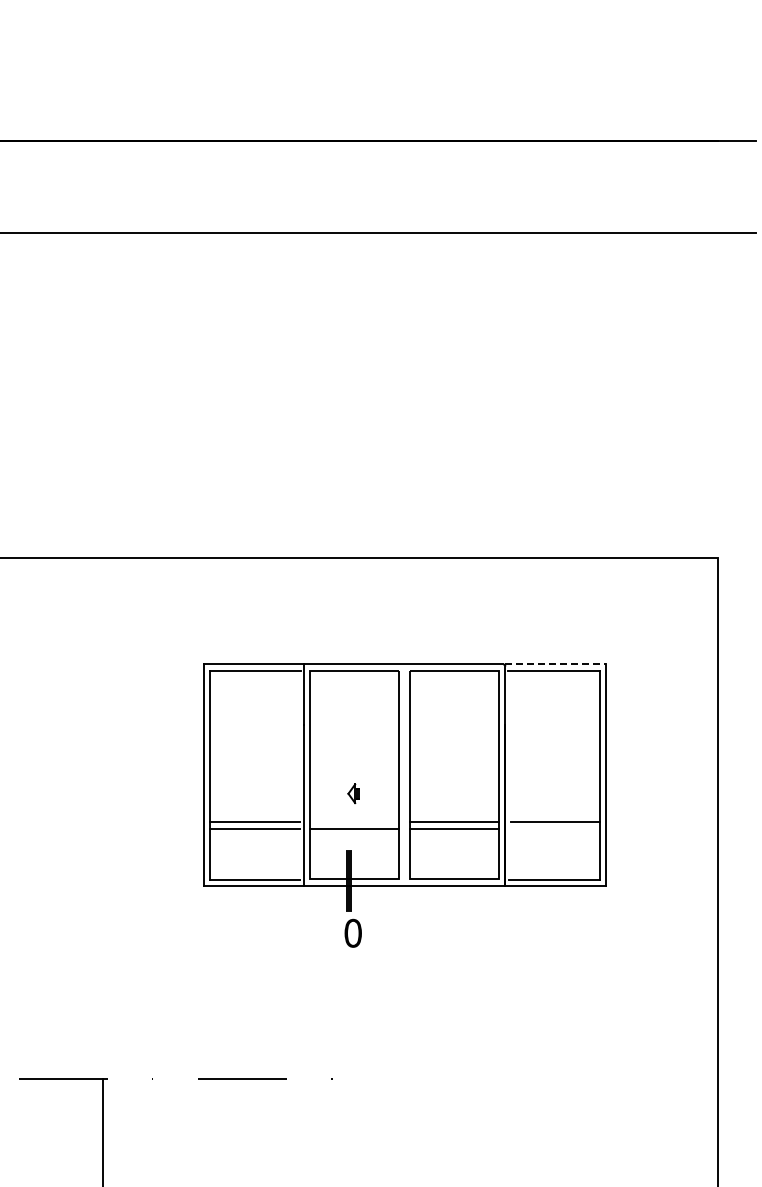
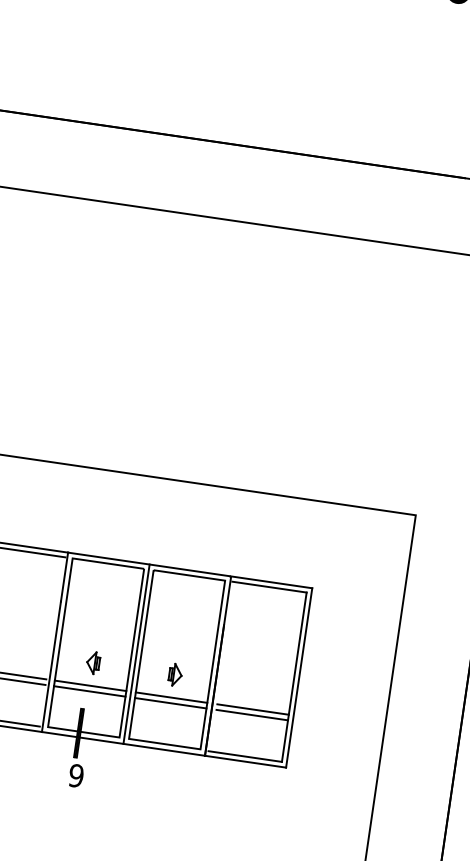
line: (556, 664) -> (272, 582), dashed -> solid
line: (404, 775) -> (136, 654), added
part: (353, 793) -> (93, 662), size x1.43
part: (455, 793) -> (175, 674), added
line: (354, 821) -> (90, 685), added
line: (555, 828) -> (252, 714), added
text: (352, 933) -> (75, 775), 0 -> 9

